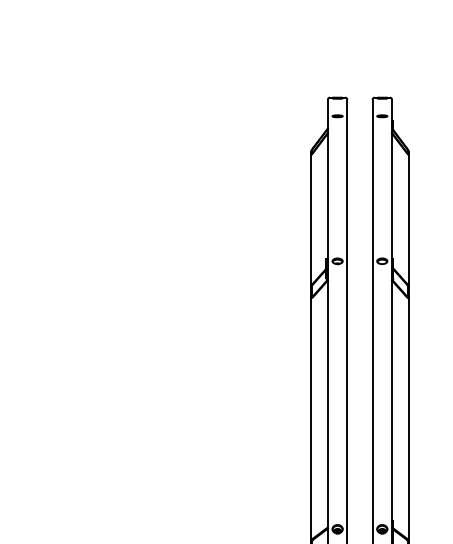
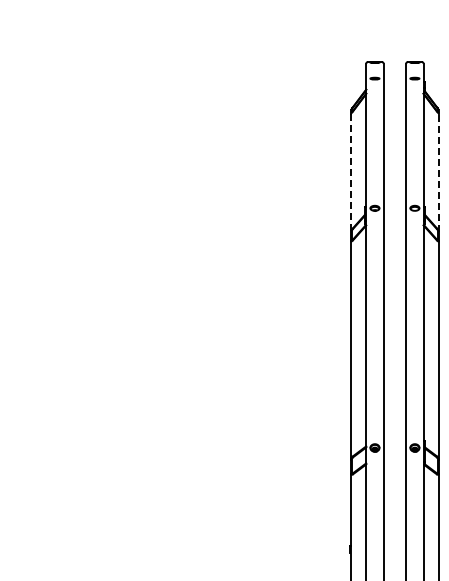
line: (408, 221) -> (438, 172), solid -> dashed
line: (311, 222) -> (351, 173), solid -> dashed

